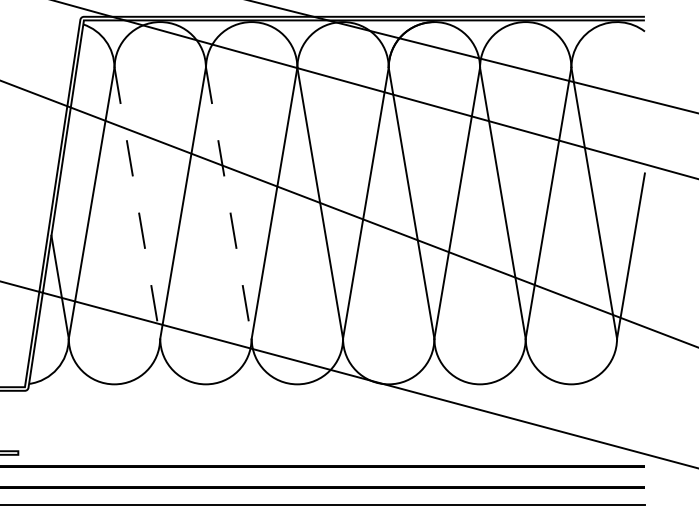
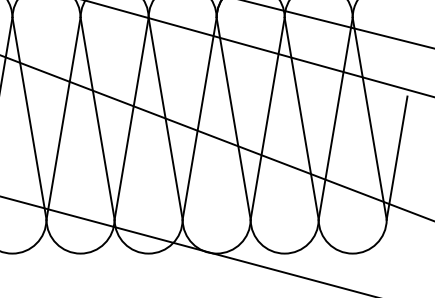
line: (137, 203) -> (29, 118), dashed -> solid
line: (228, 203) -> (97, 118), dashed -> solid

